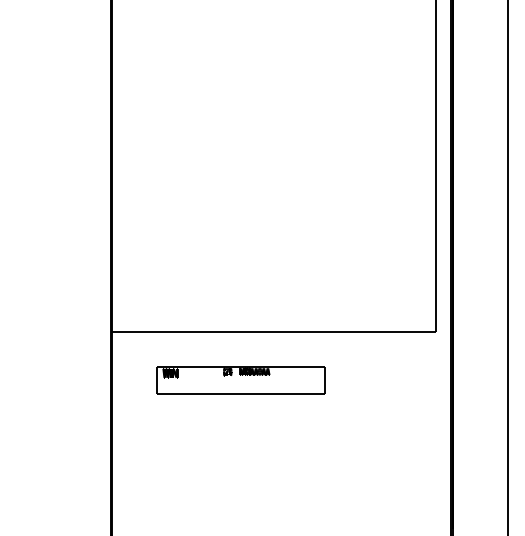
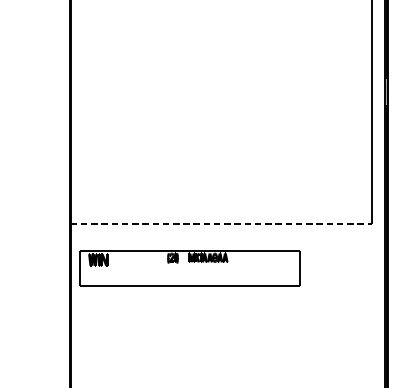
line: (274, 332) -> (221, 224), solid -> dashed
part: (240, 380) -> (189, 269), size x1.4

